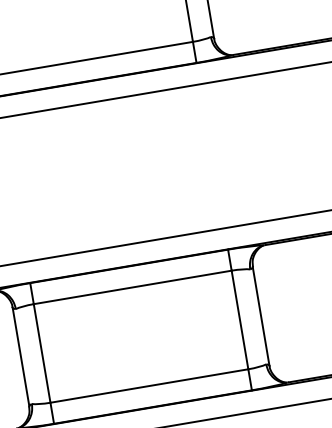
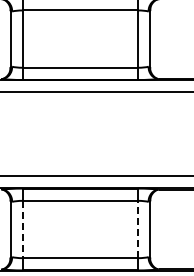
line: (239, 320) -> (137, 229), solid -> dashed
line: (41, 353) -> (22, 229), solid -> dashed

